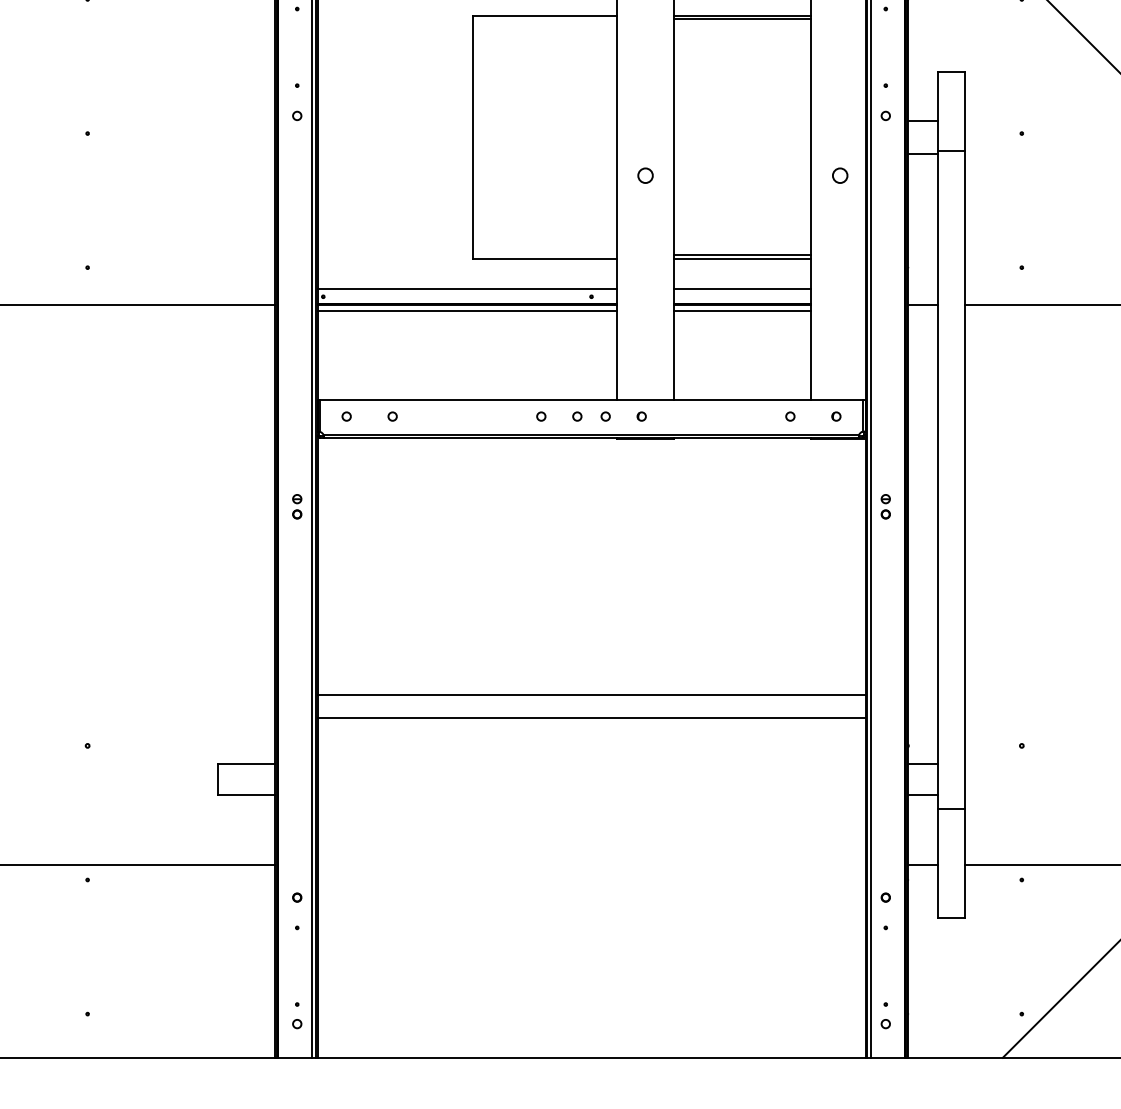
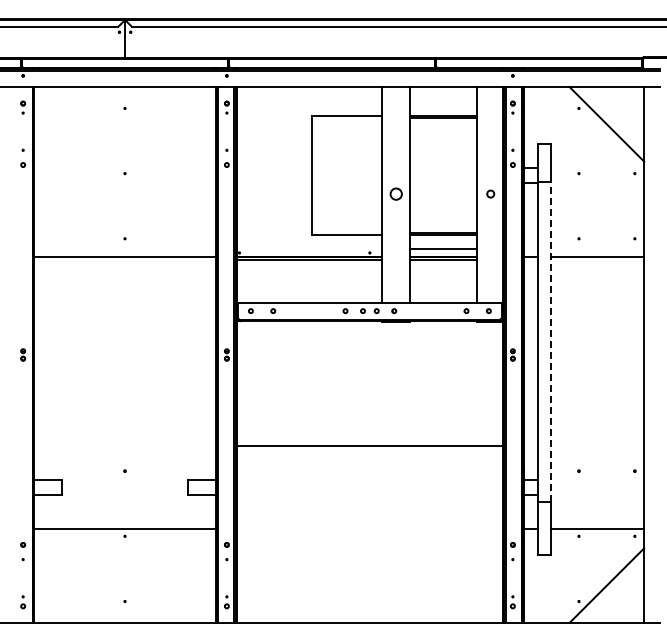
circle: (644, 174) -> (395, 193), size x1.6
line: (467, 289) -> (309, 249), removed
line: (965, 481) -> (551, 342), solid -> dashed
line: (590, 717) -> (369, 457), removed

